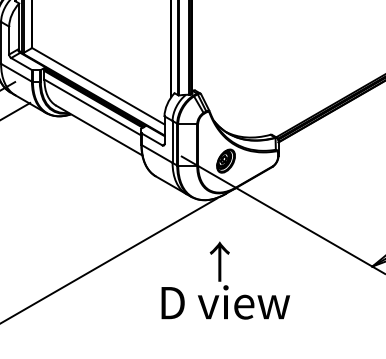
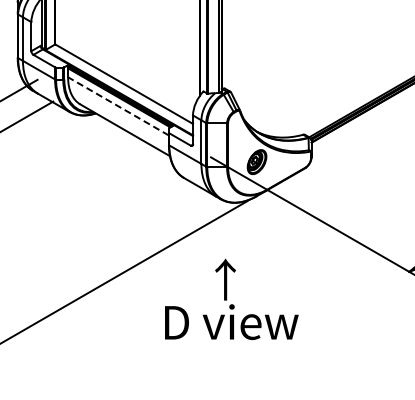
line: (92, 107) -> (118, 106), solid -> dashed
text: (225, 279) -> (231, 298), moved

